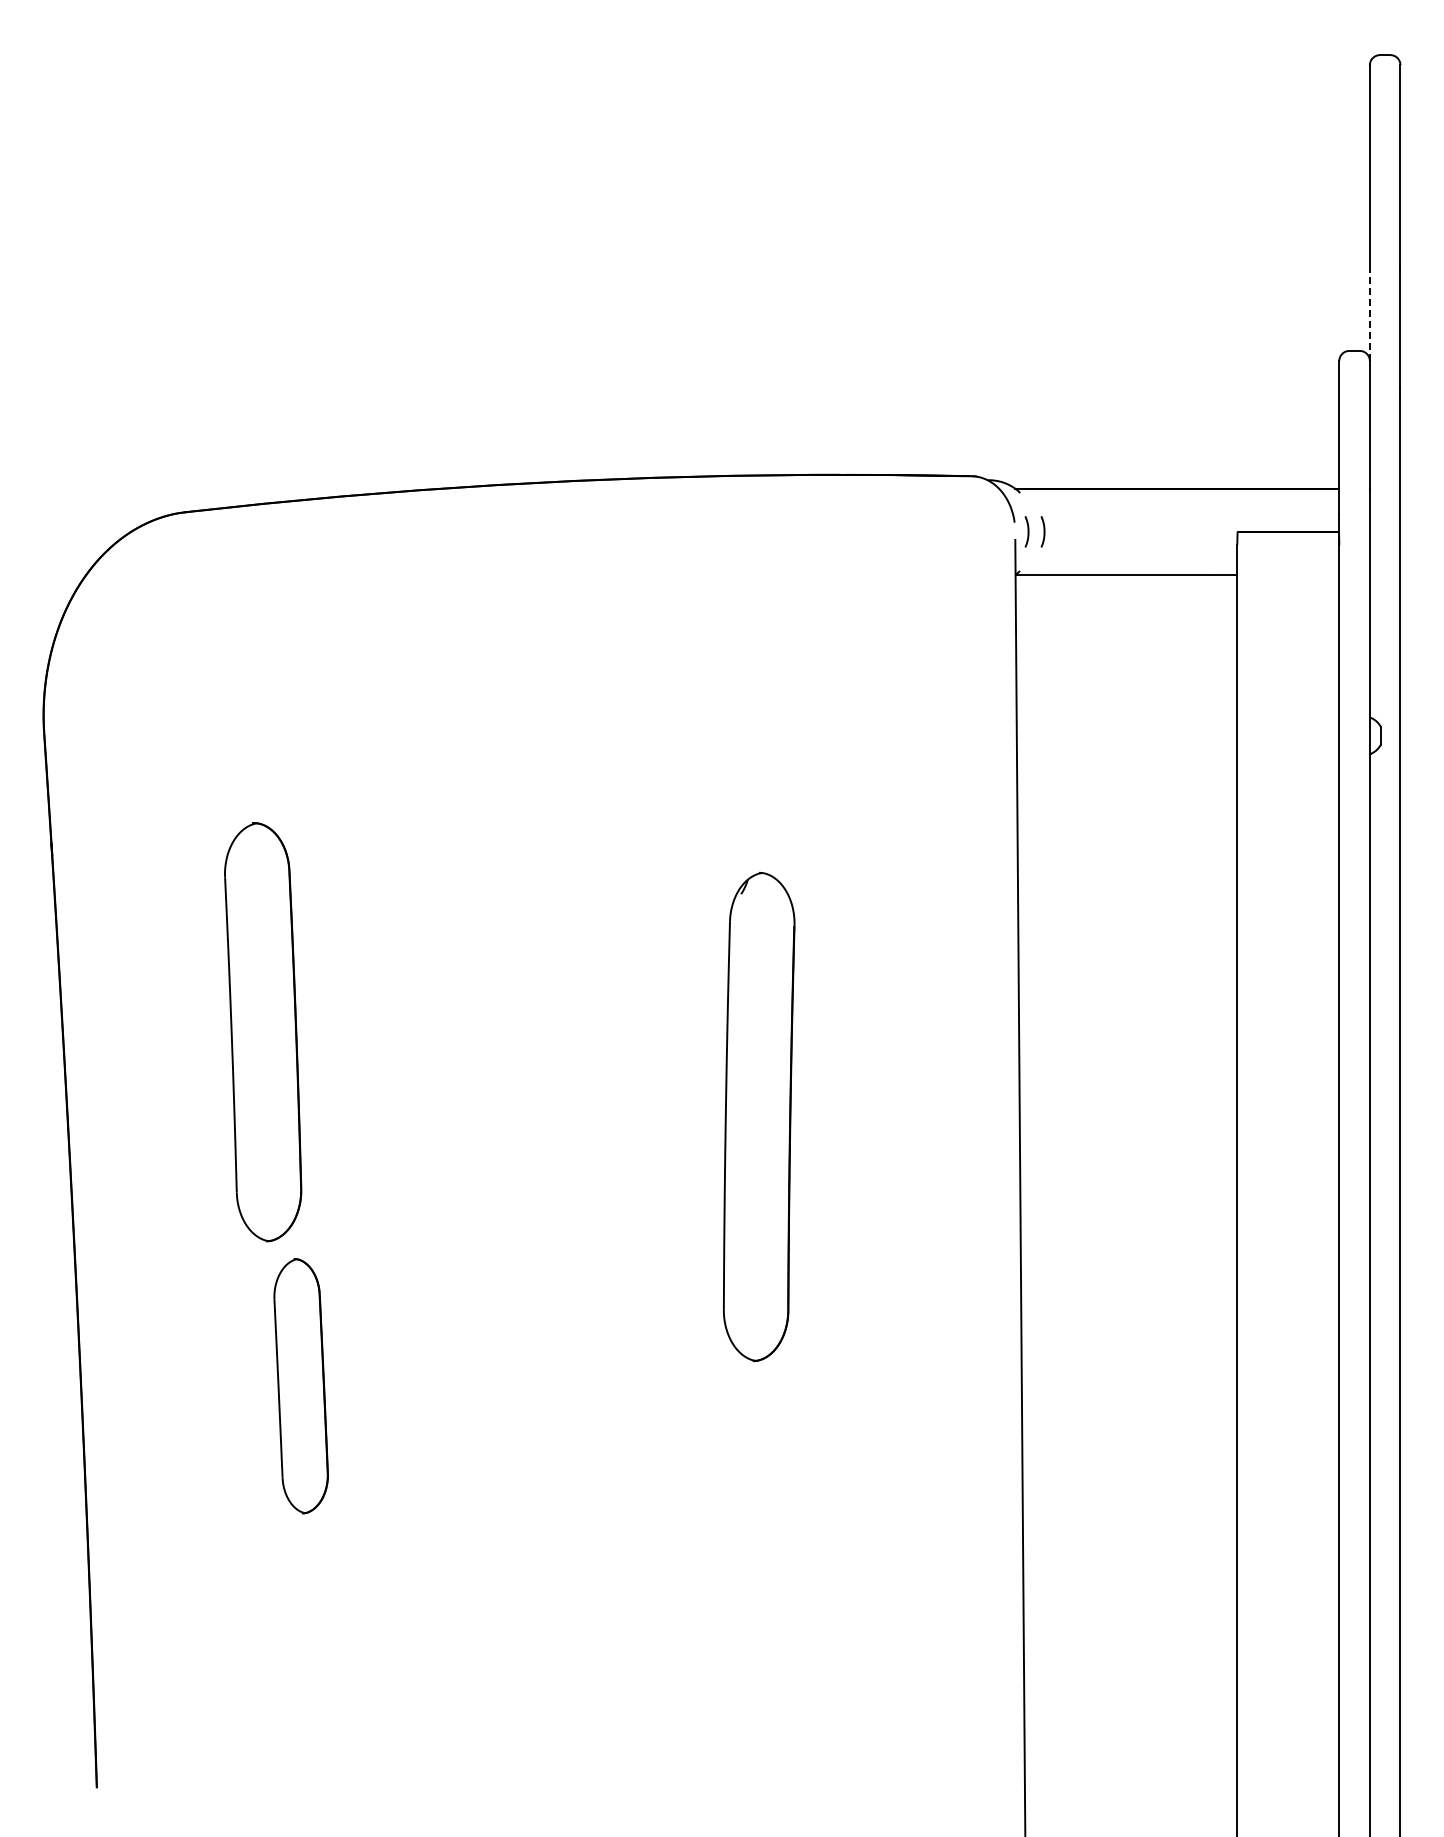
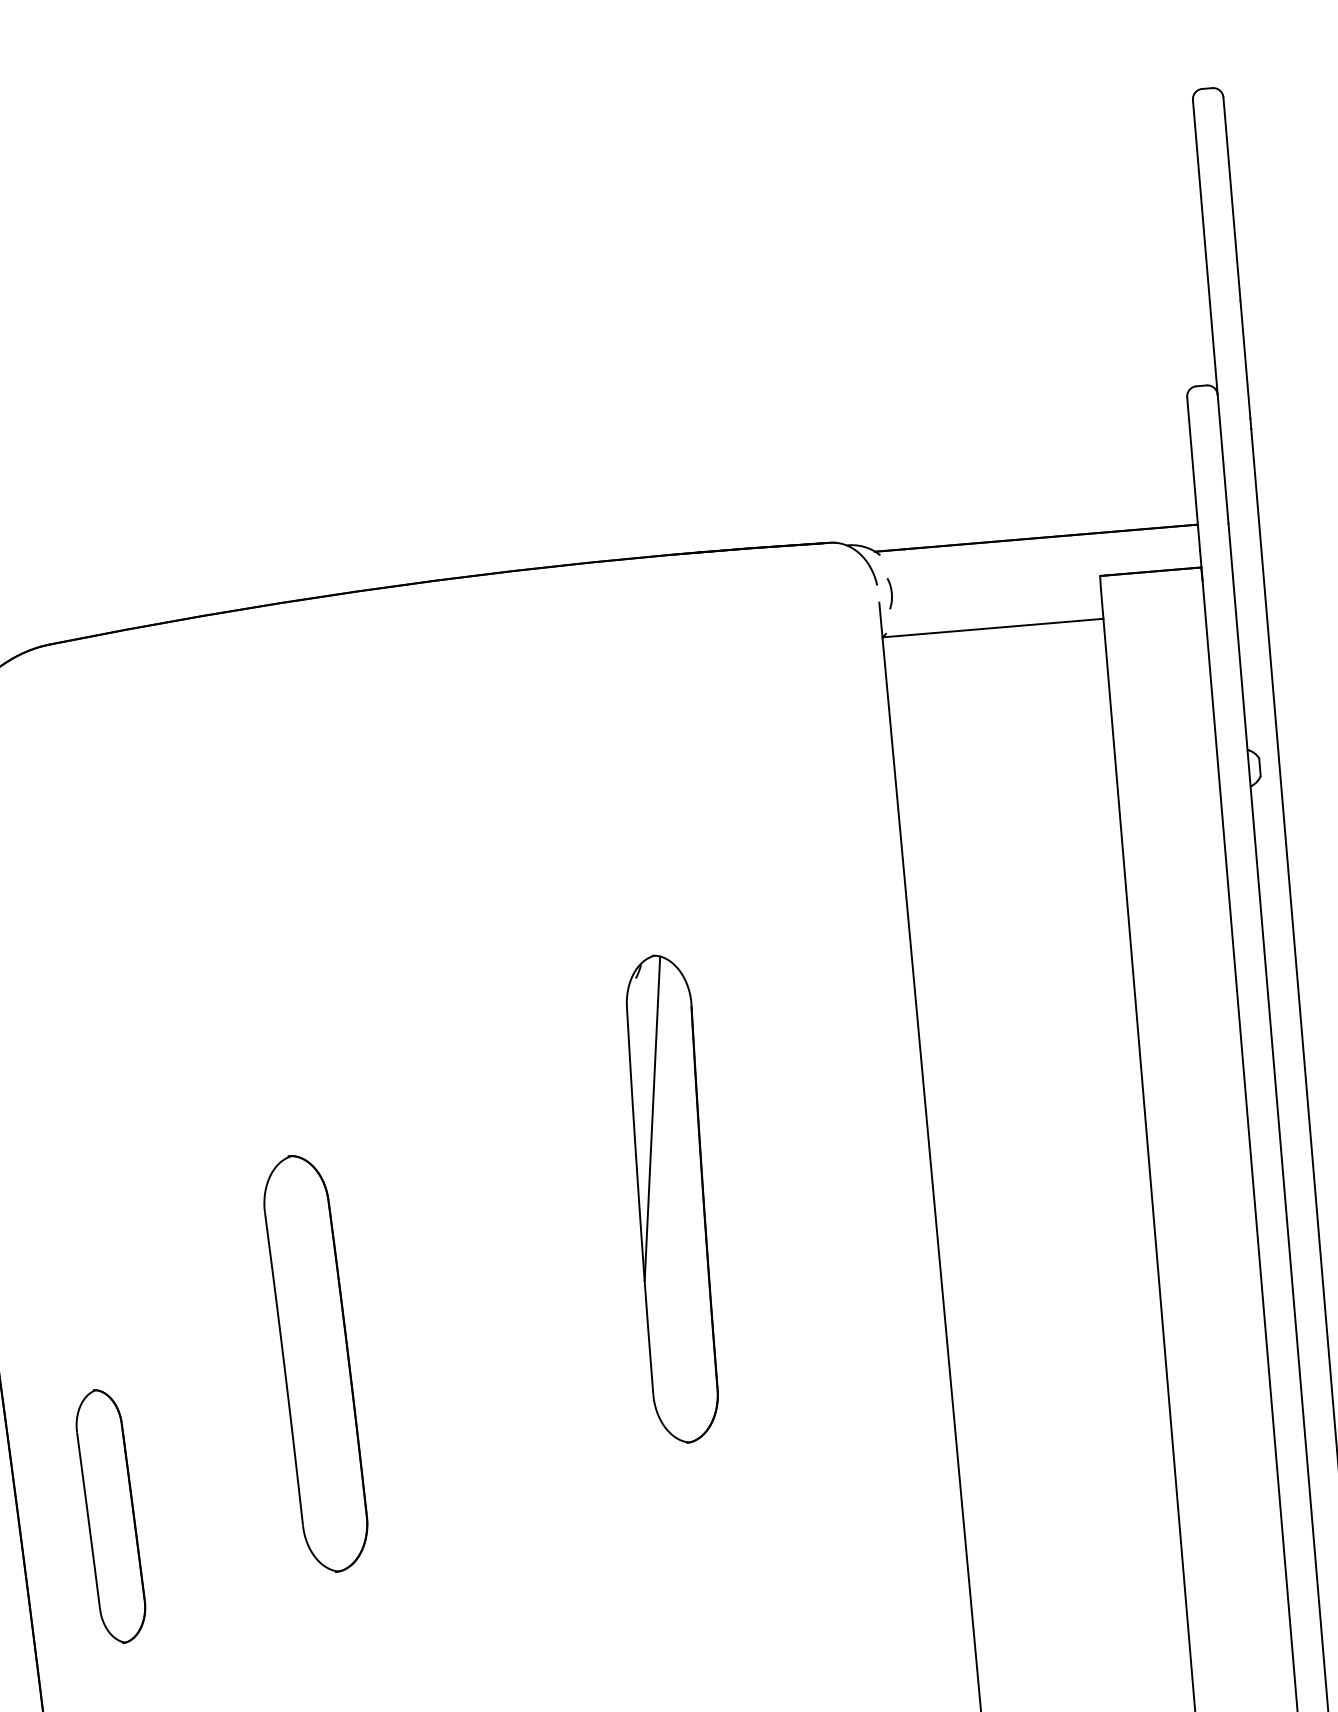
line: (1369, 314) -> (1213, 348), dashed -> solid
curve: (1043, 531) -> (906, 591), removed
part: (263, 1032) -> (316, 1363), moved
line: (745, 1034) -> (651, 1118), added
part: (300, 1386) -> (110, 1516), moved

